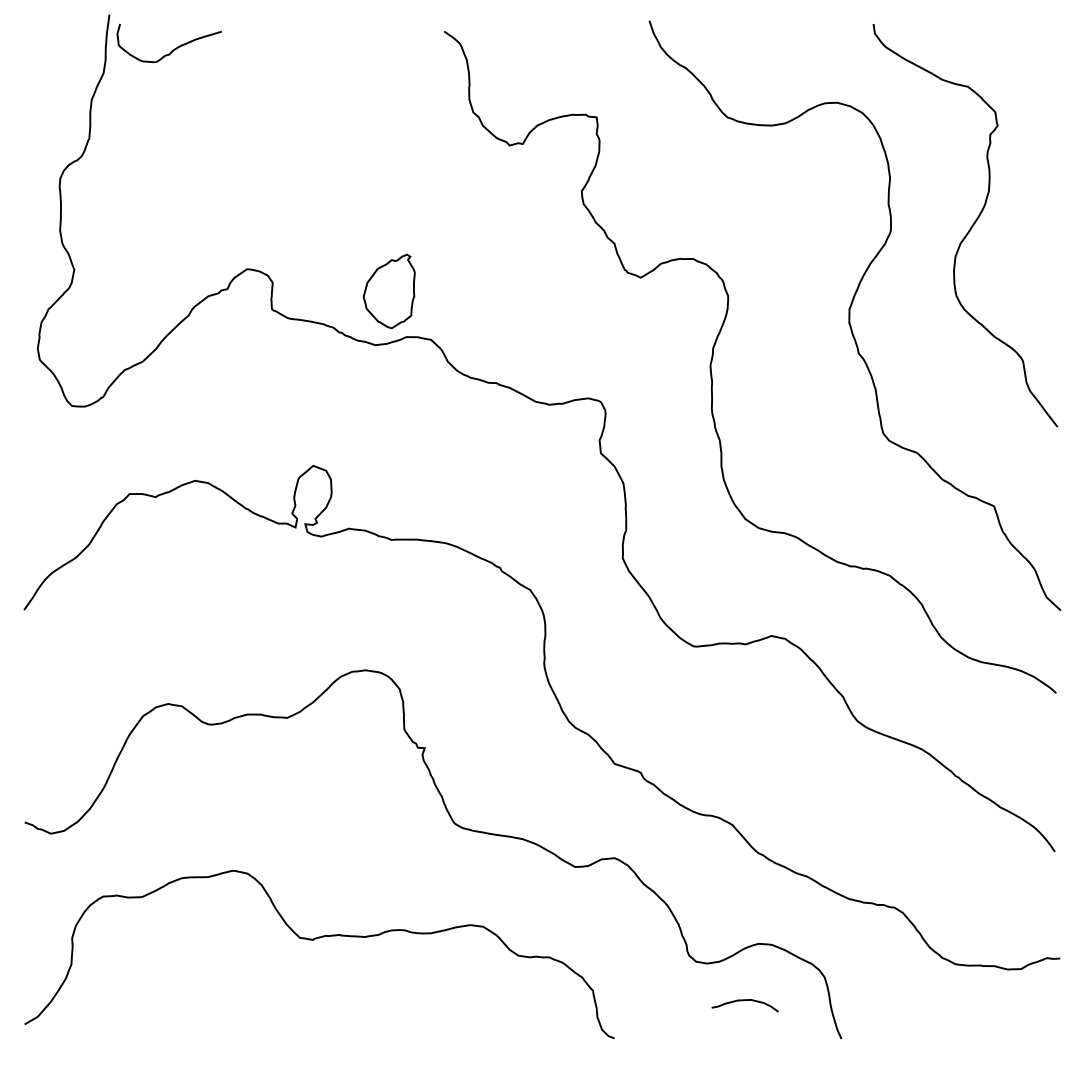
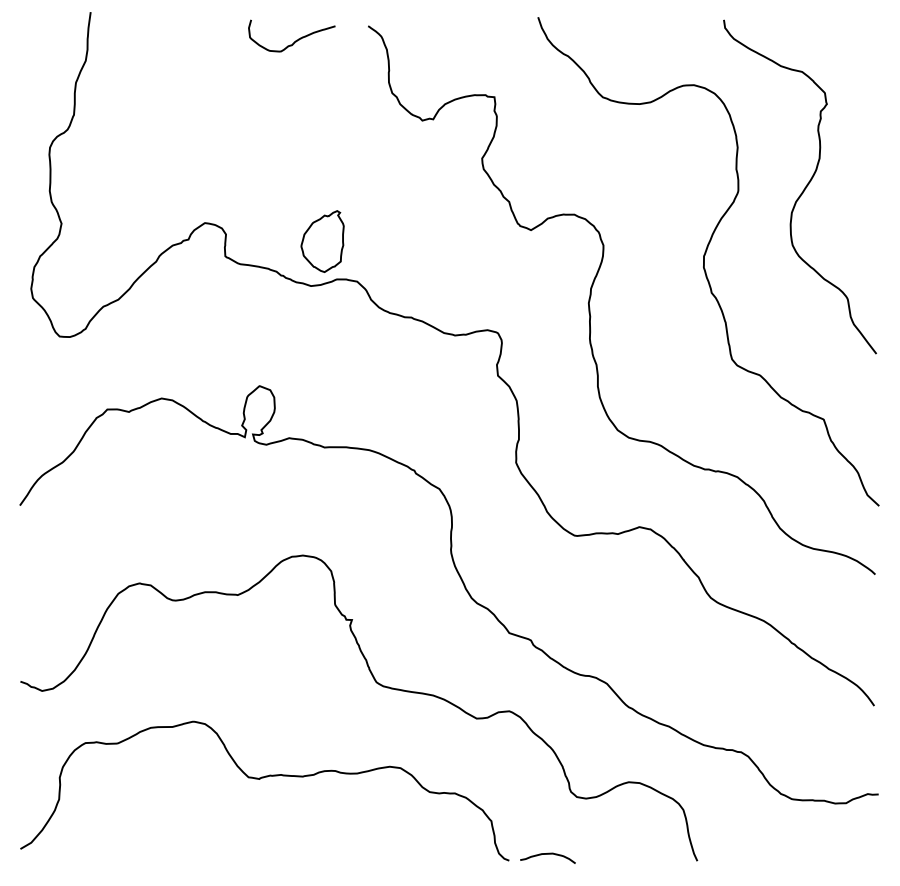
curve: (172, 49) -> (294, 41), moved
curve: (744, 1001) -> (547, 854), moved

